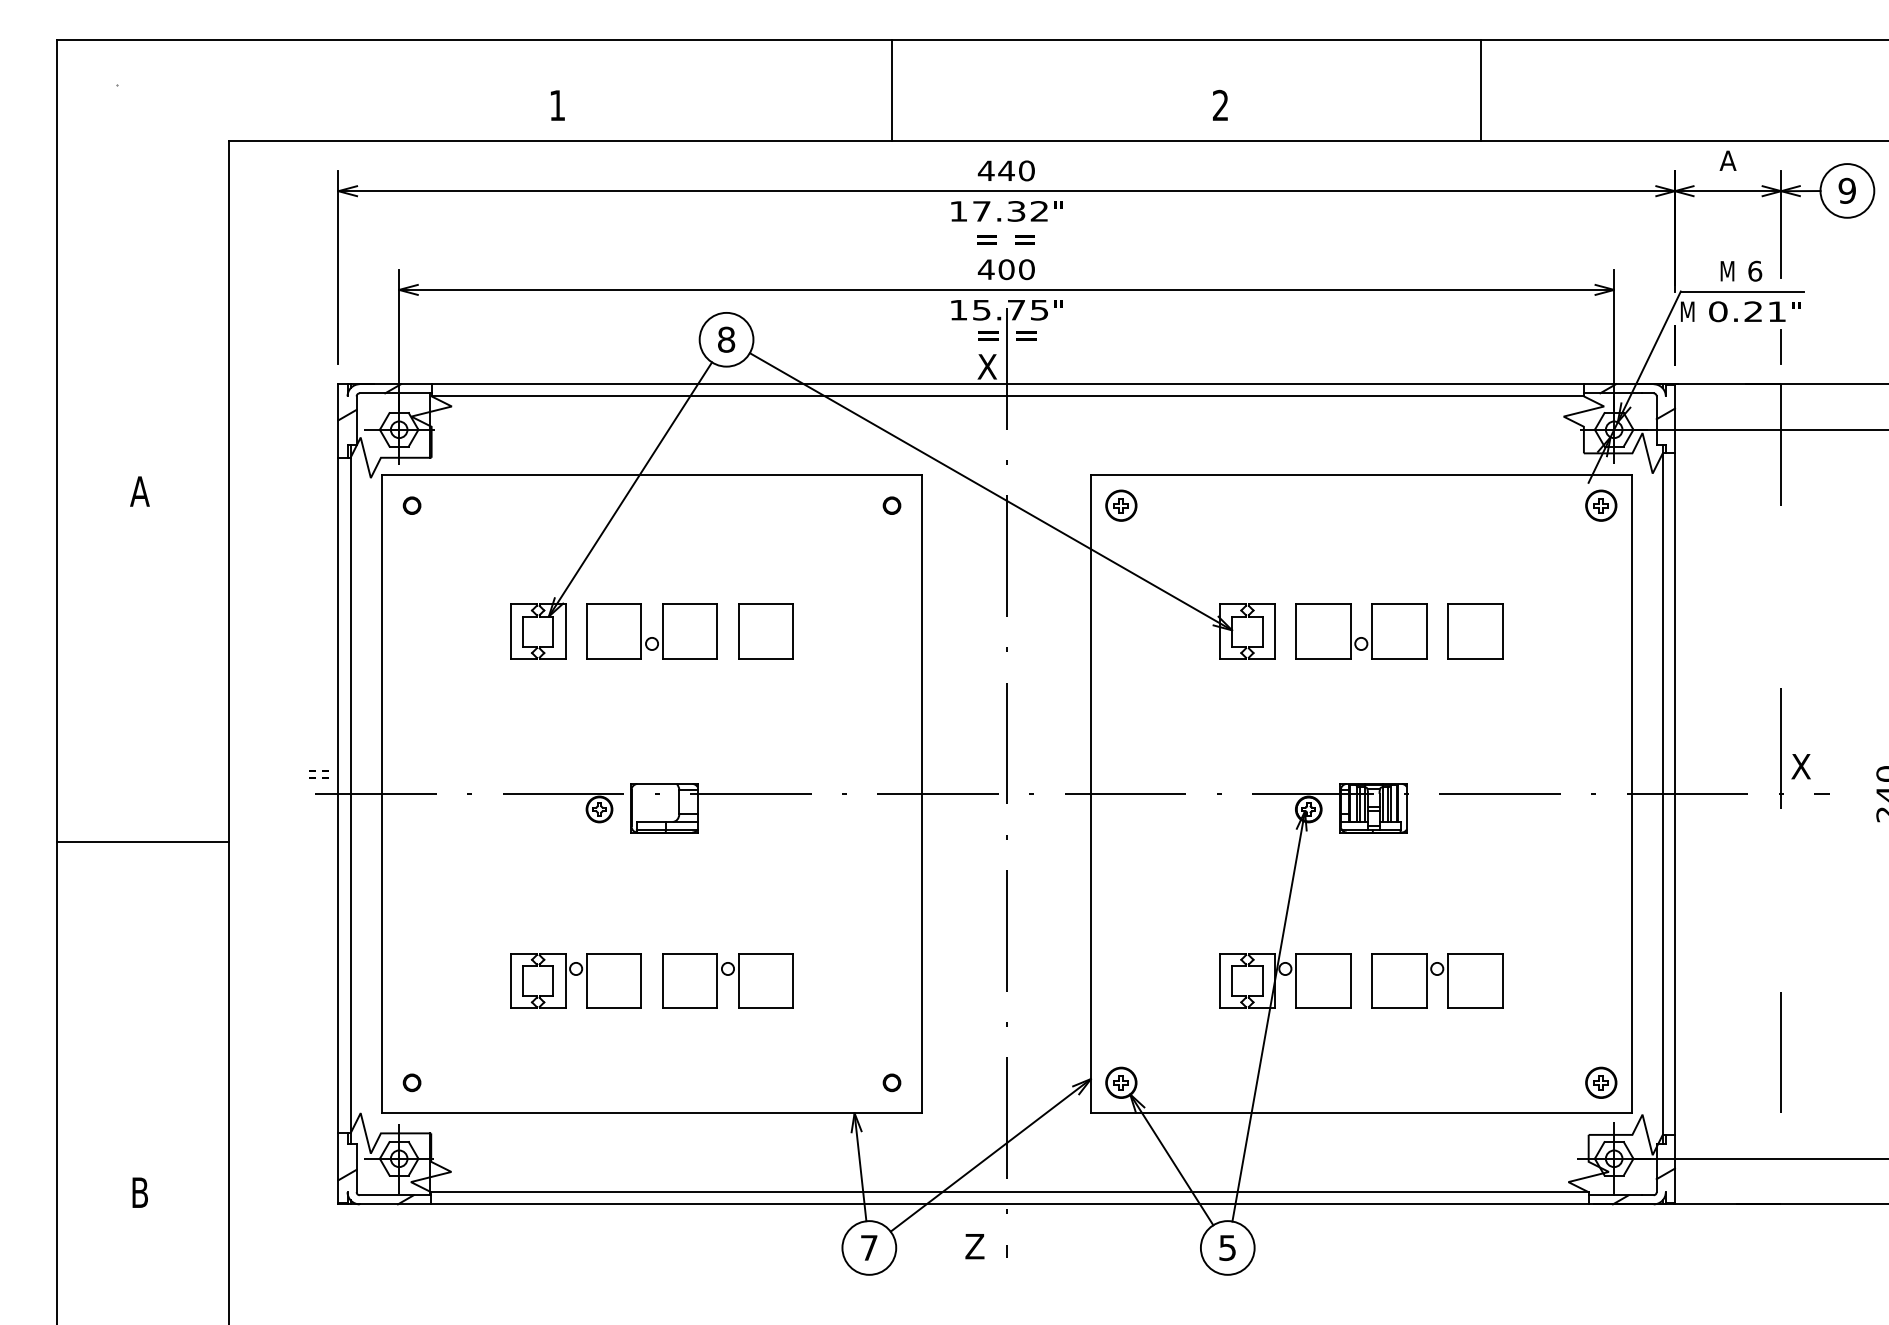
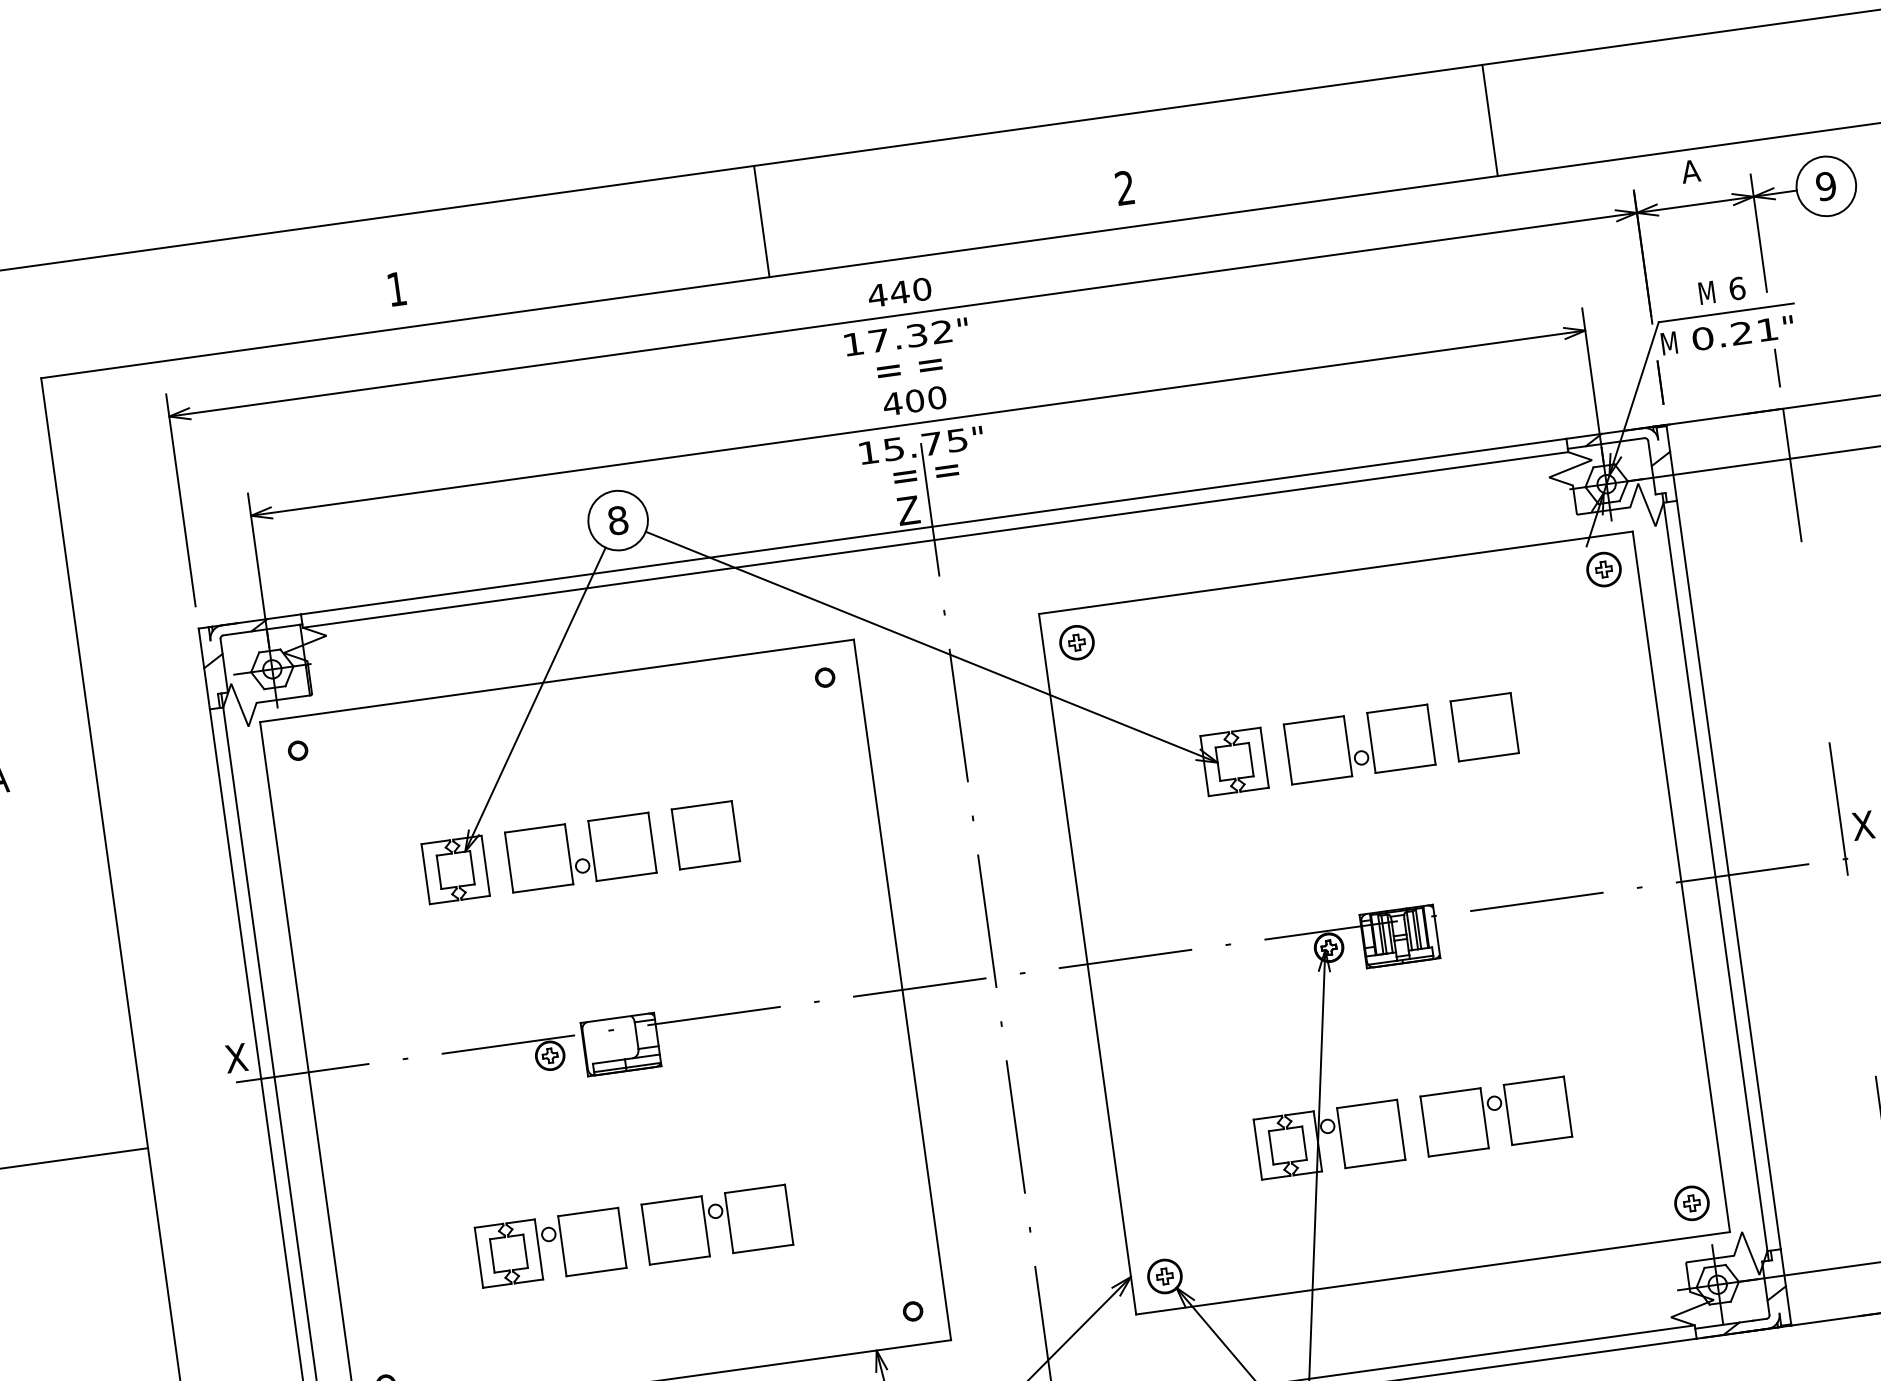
line: (1481, 90) -> (1490, 120), moved
text: (986, 366) -> (907, 510), X -> Z
text: (318, 772) -> (235, 1058), = = -> X

